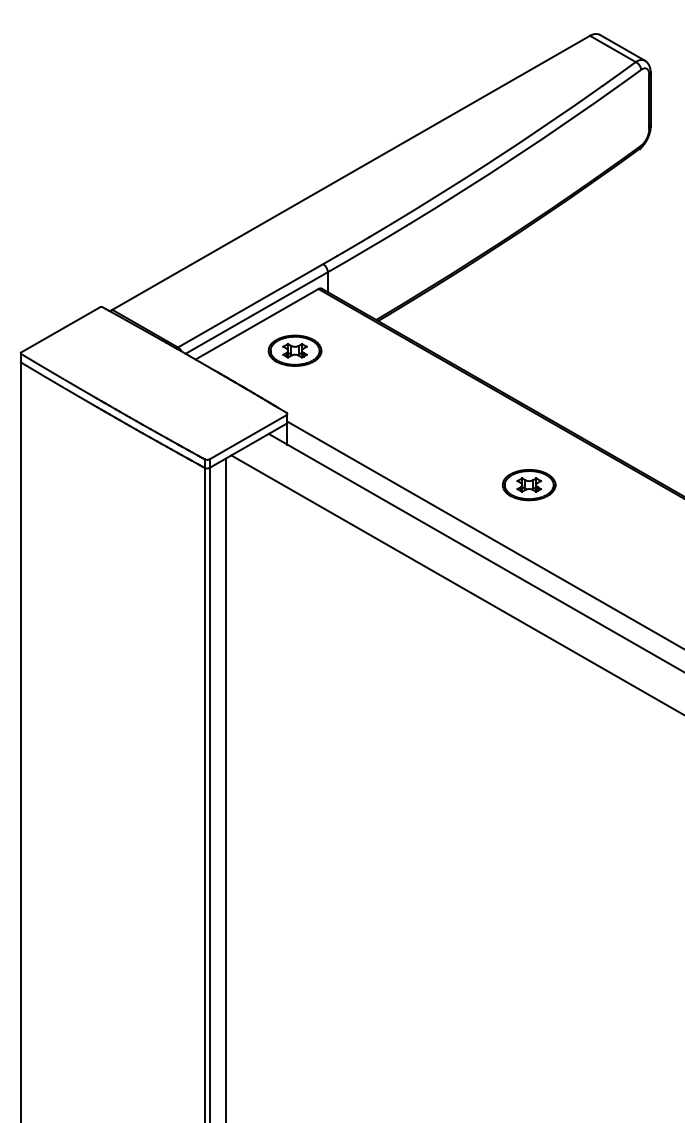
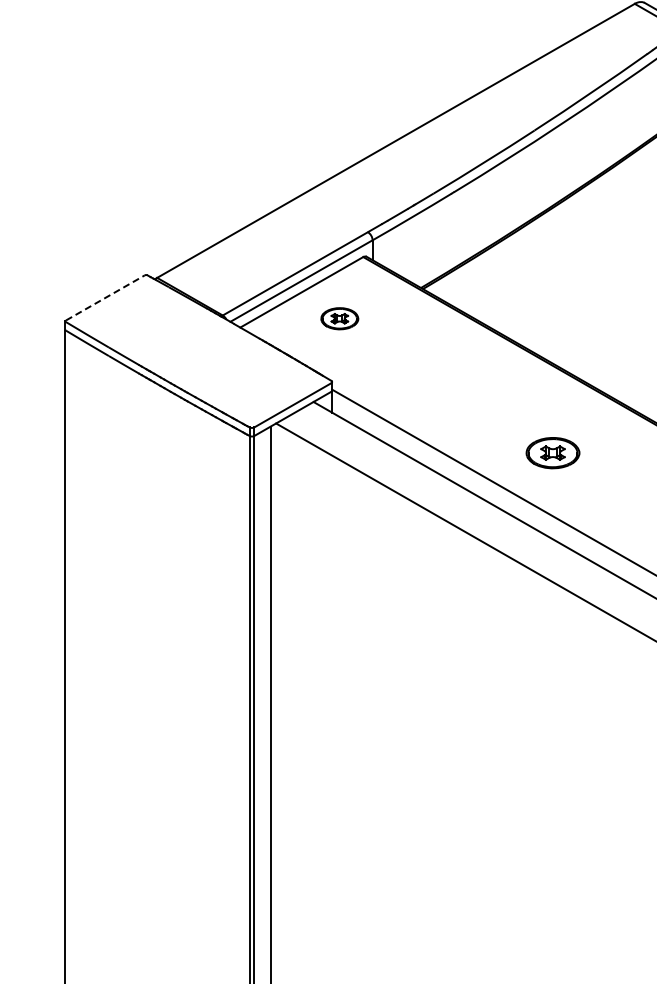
line: (61, 329) -> (106, 297), solid -> dashed
part: (294, 350) -> (339, 318), size x0.7
part: (528, 485) -> (552, 453), moved

